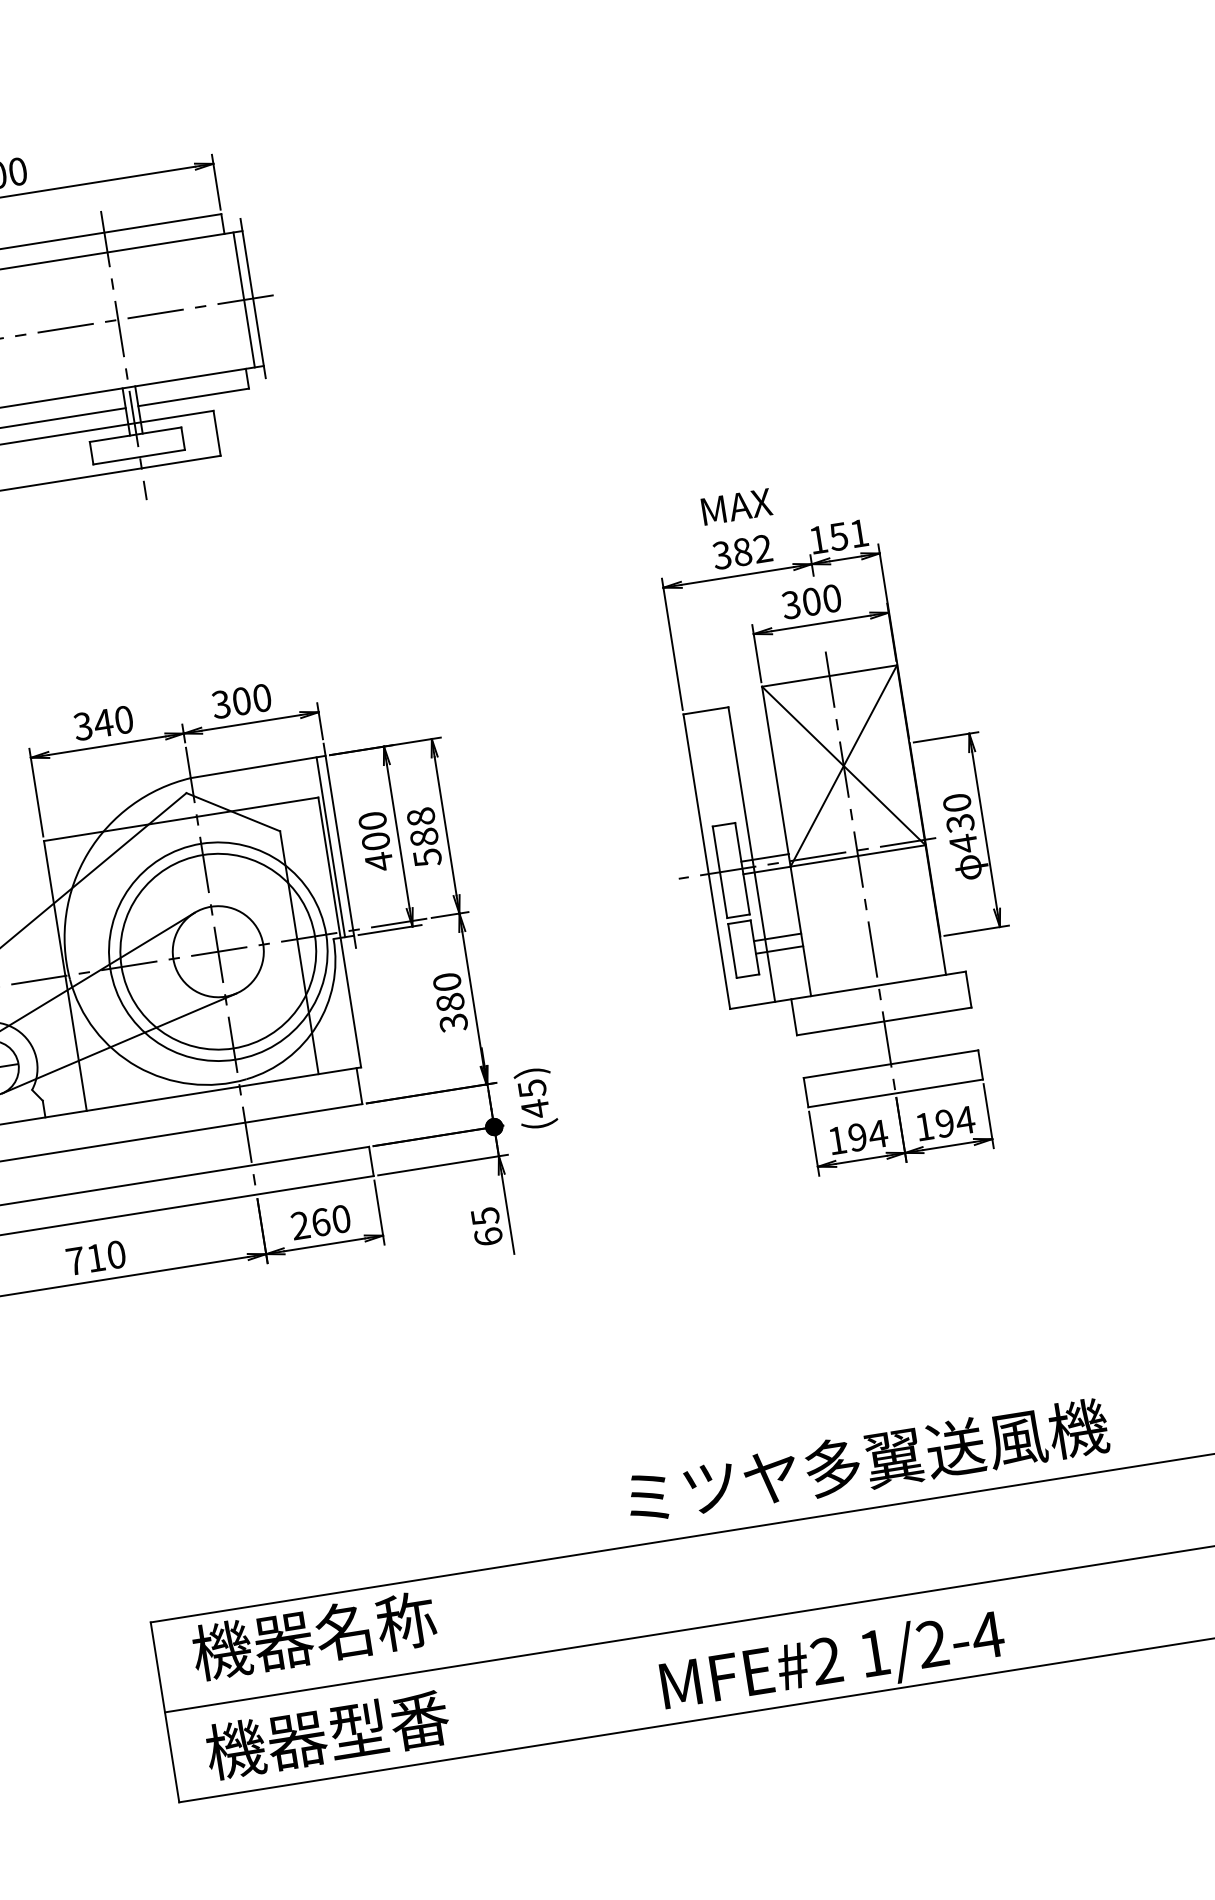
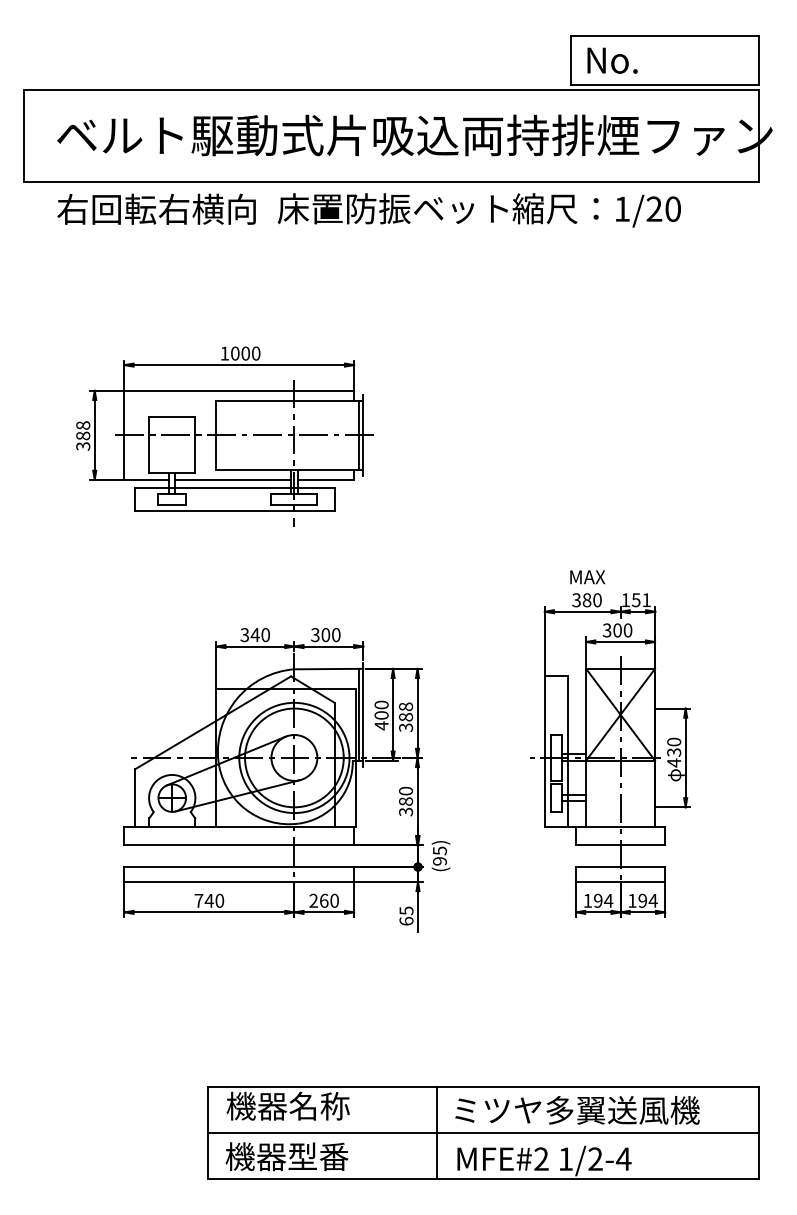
text: (763, 549) -> (597, 600), 382 -> 380
text: (426, 857) -> (405, 727), 588 -> 388
text: (534, 1109) -> (439, 861), (45) -> (95)
text: (94, 1257) -> (208, 900), 710 -> 740
text: (867, 1462) -> (577, 1110), moved
line: (614, 1640) -> (437, 1132), added

